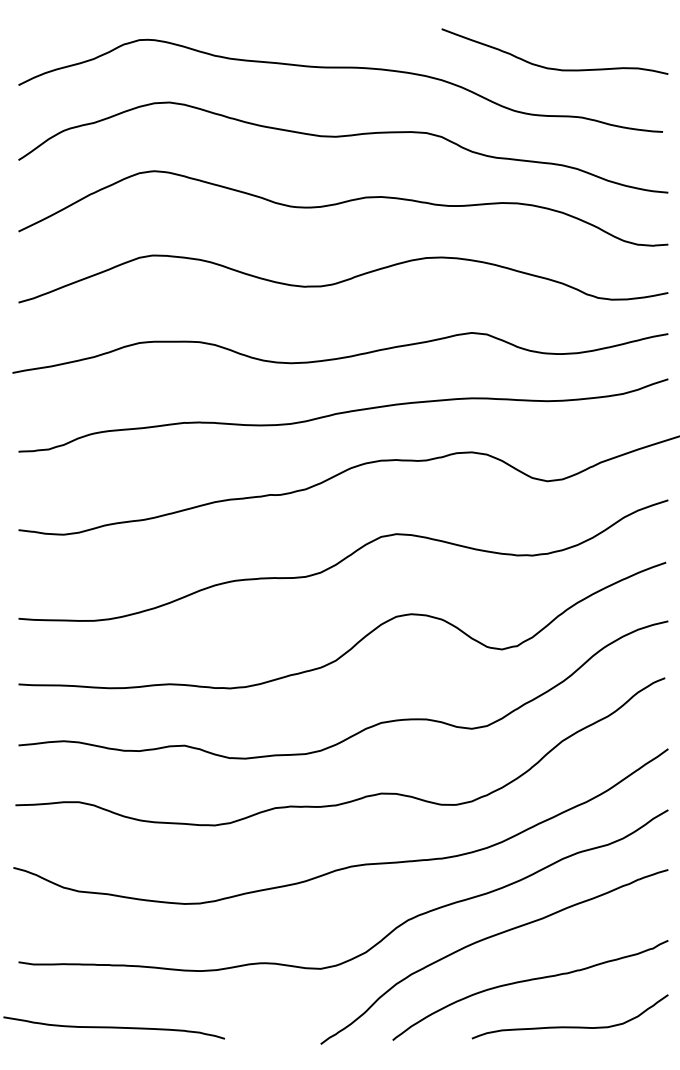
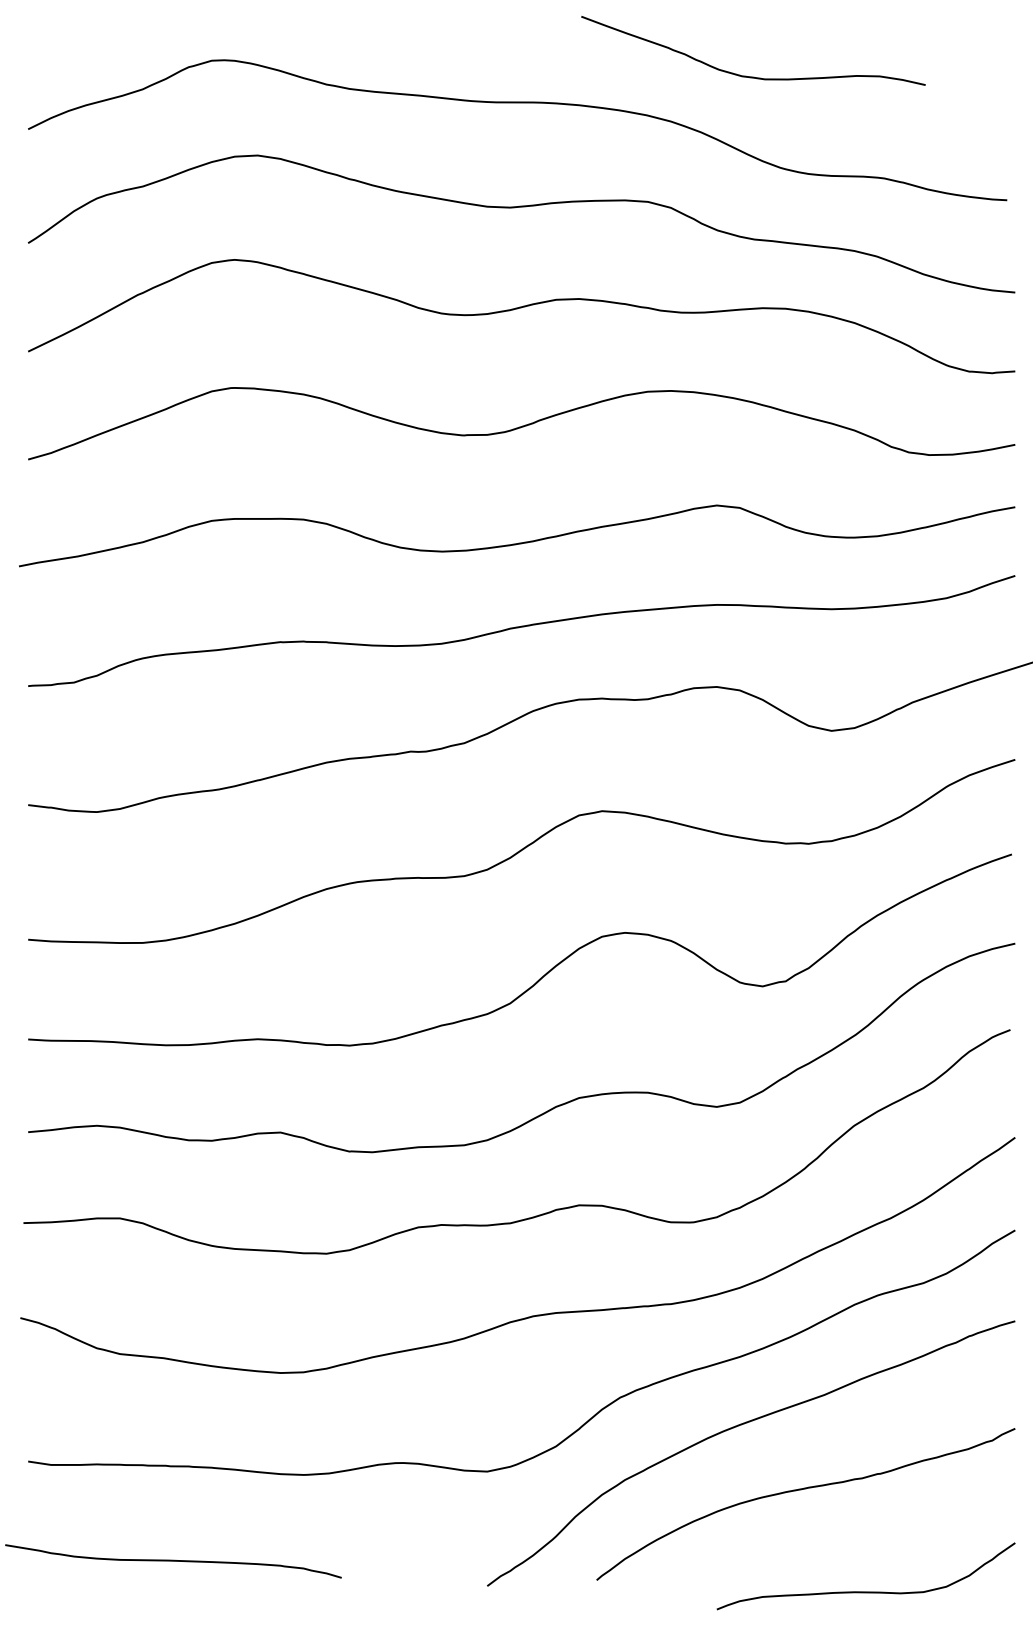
curve: (551, 67) -> (748, 74), moved
curve: (569, 1026) -> (865, 1591), moved

